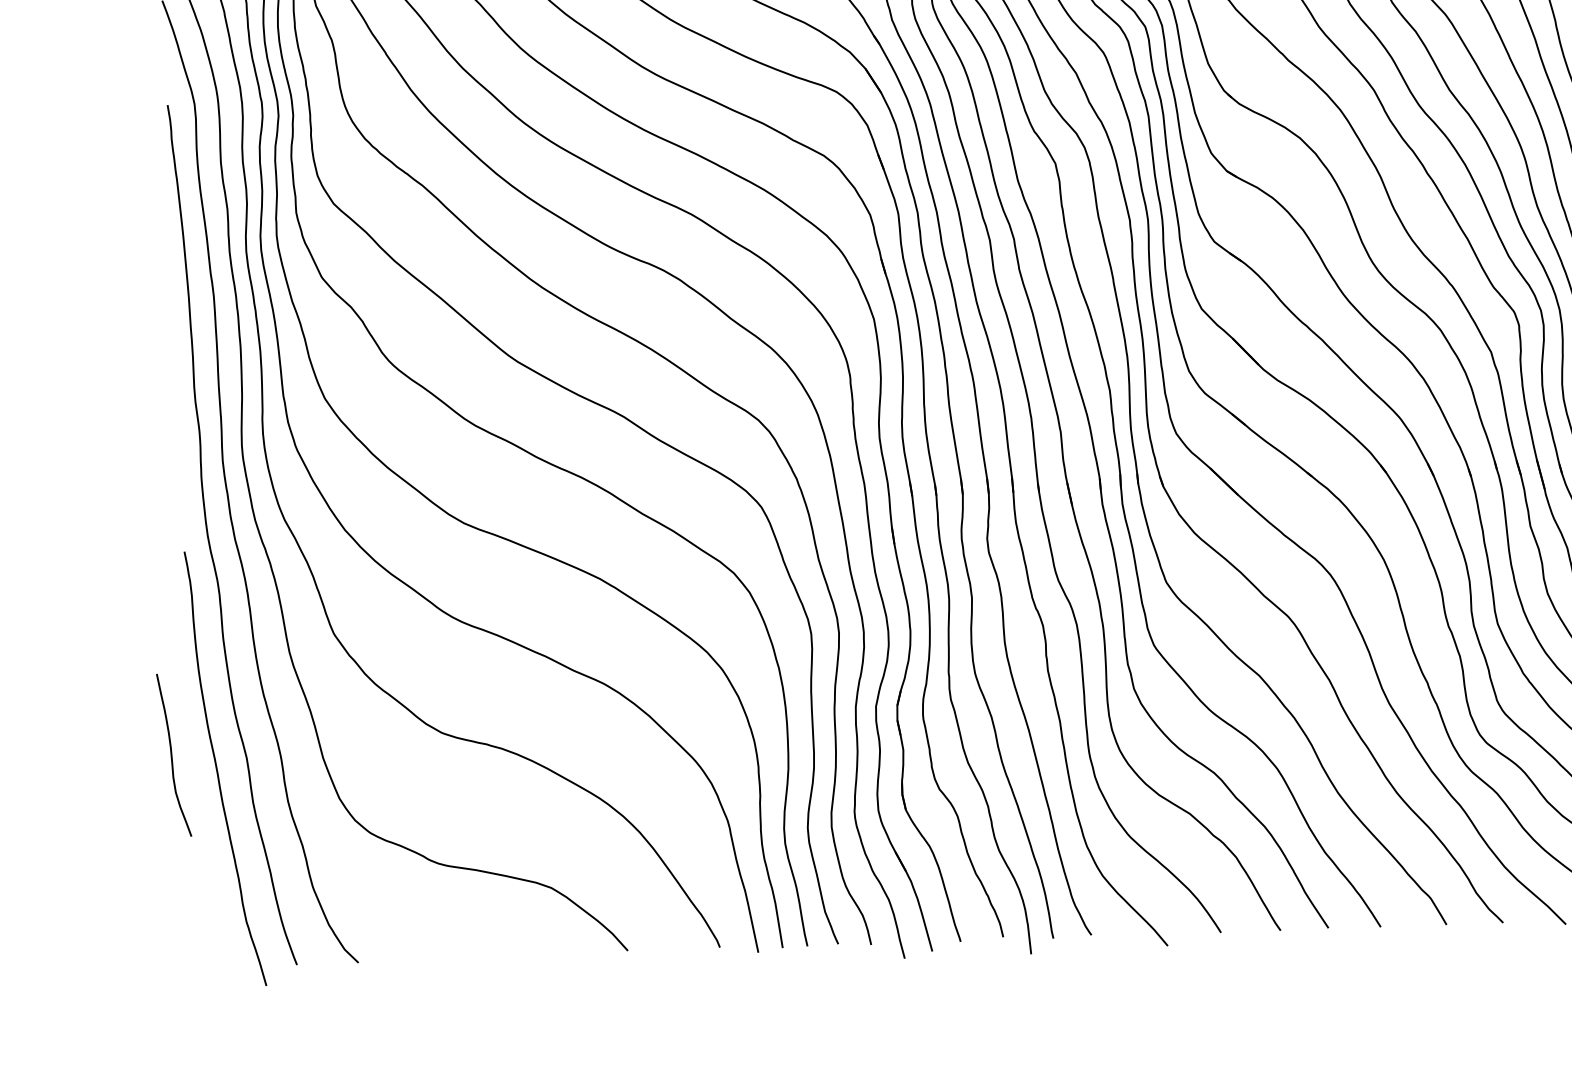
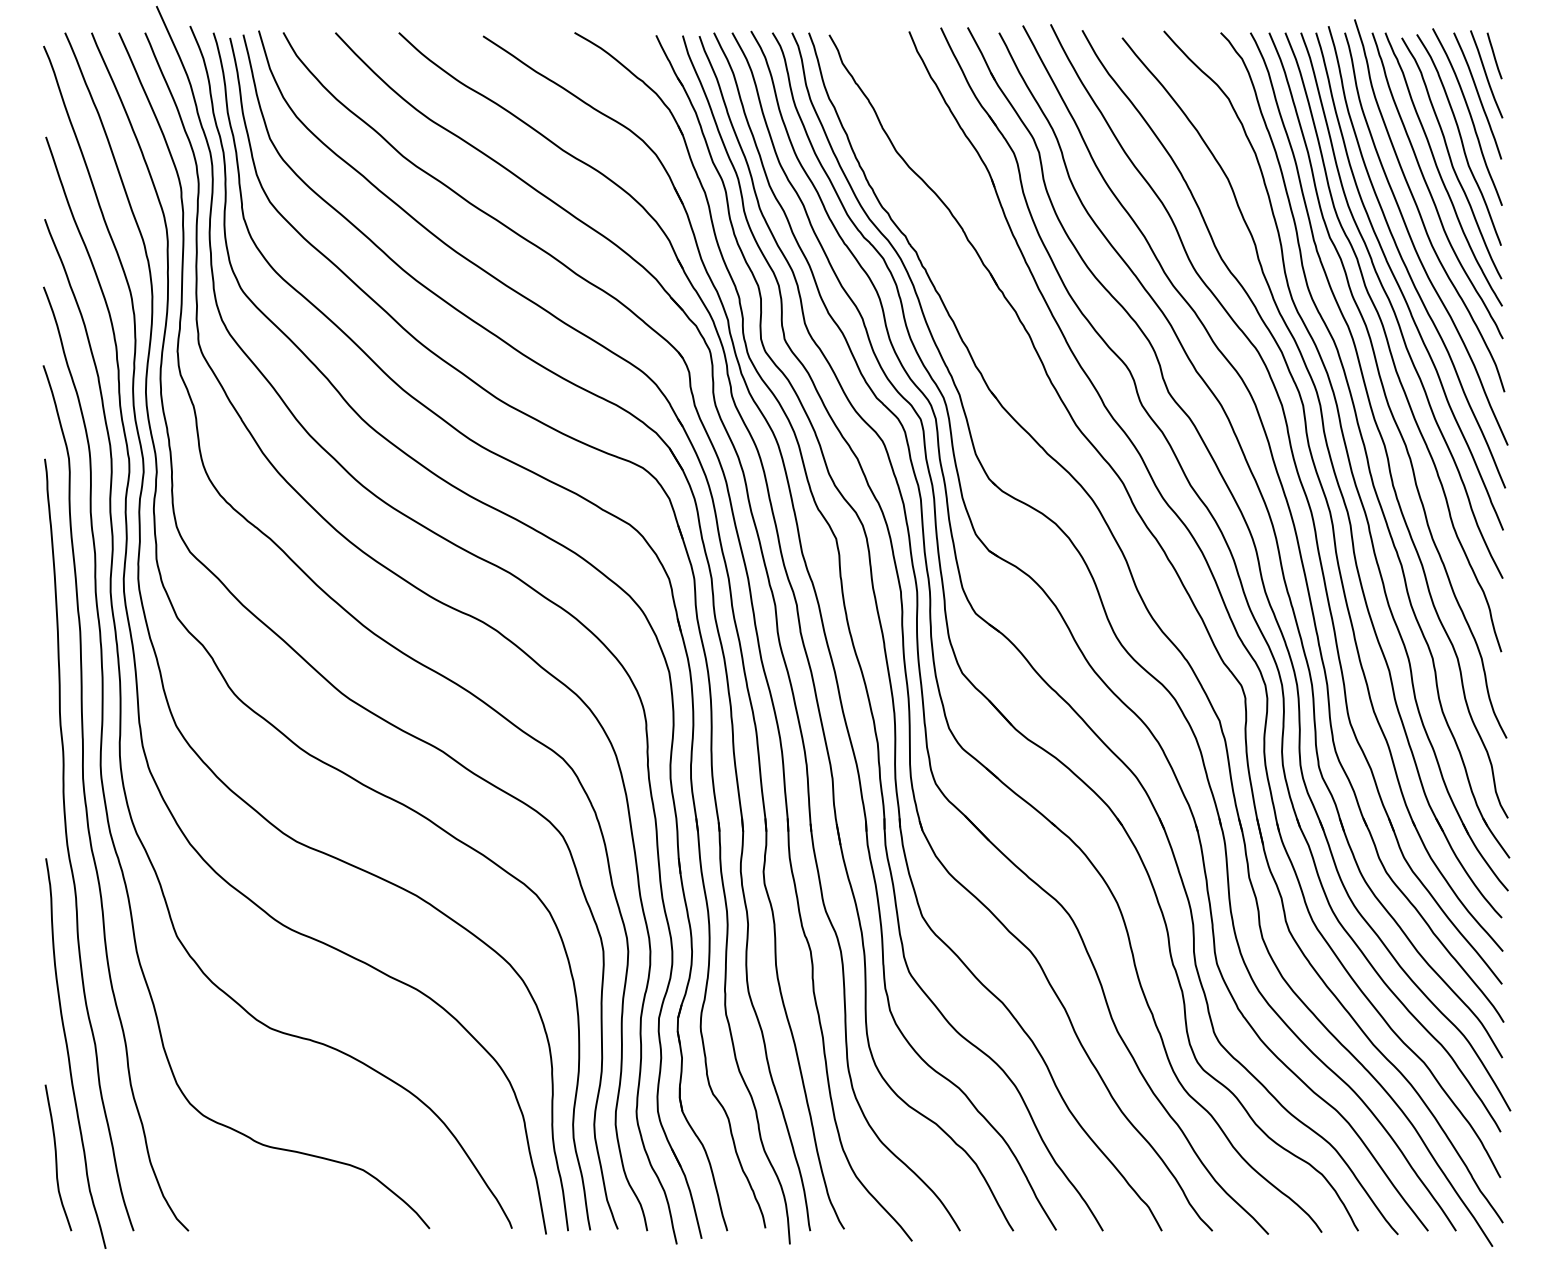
curve: (173, 755) -> (57, 1158), moved

